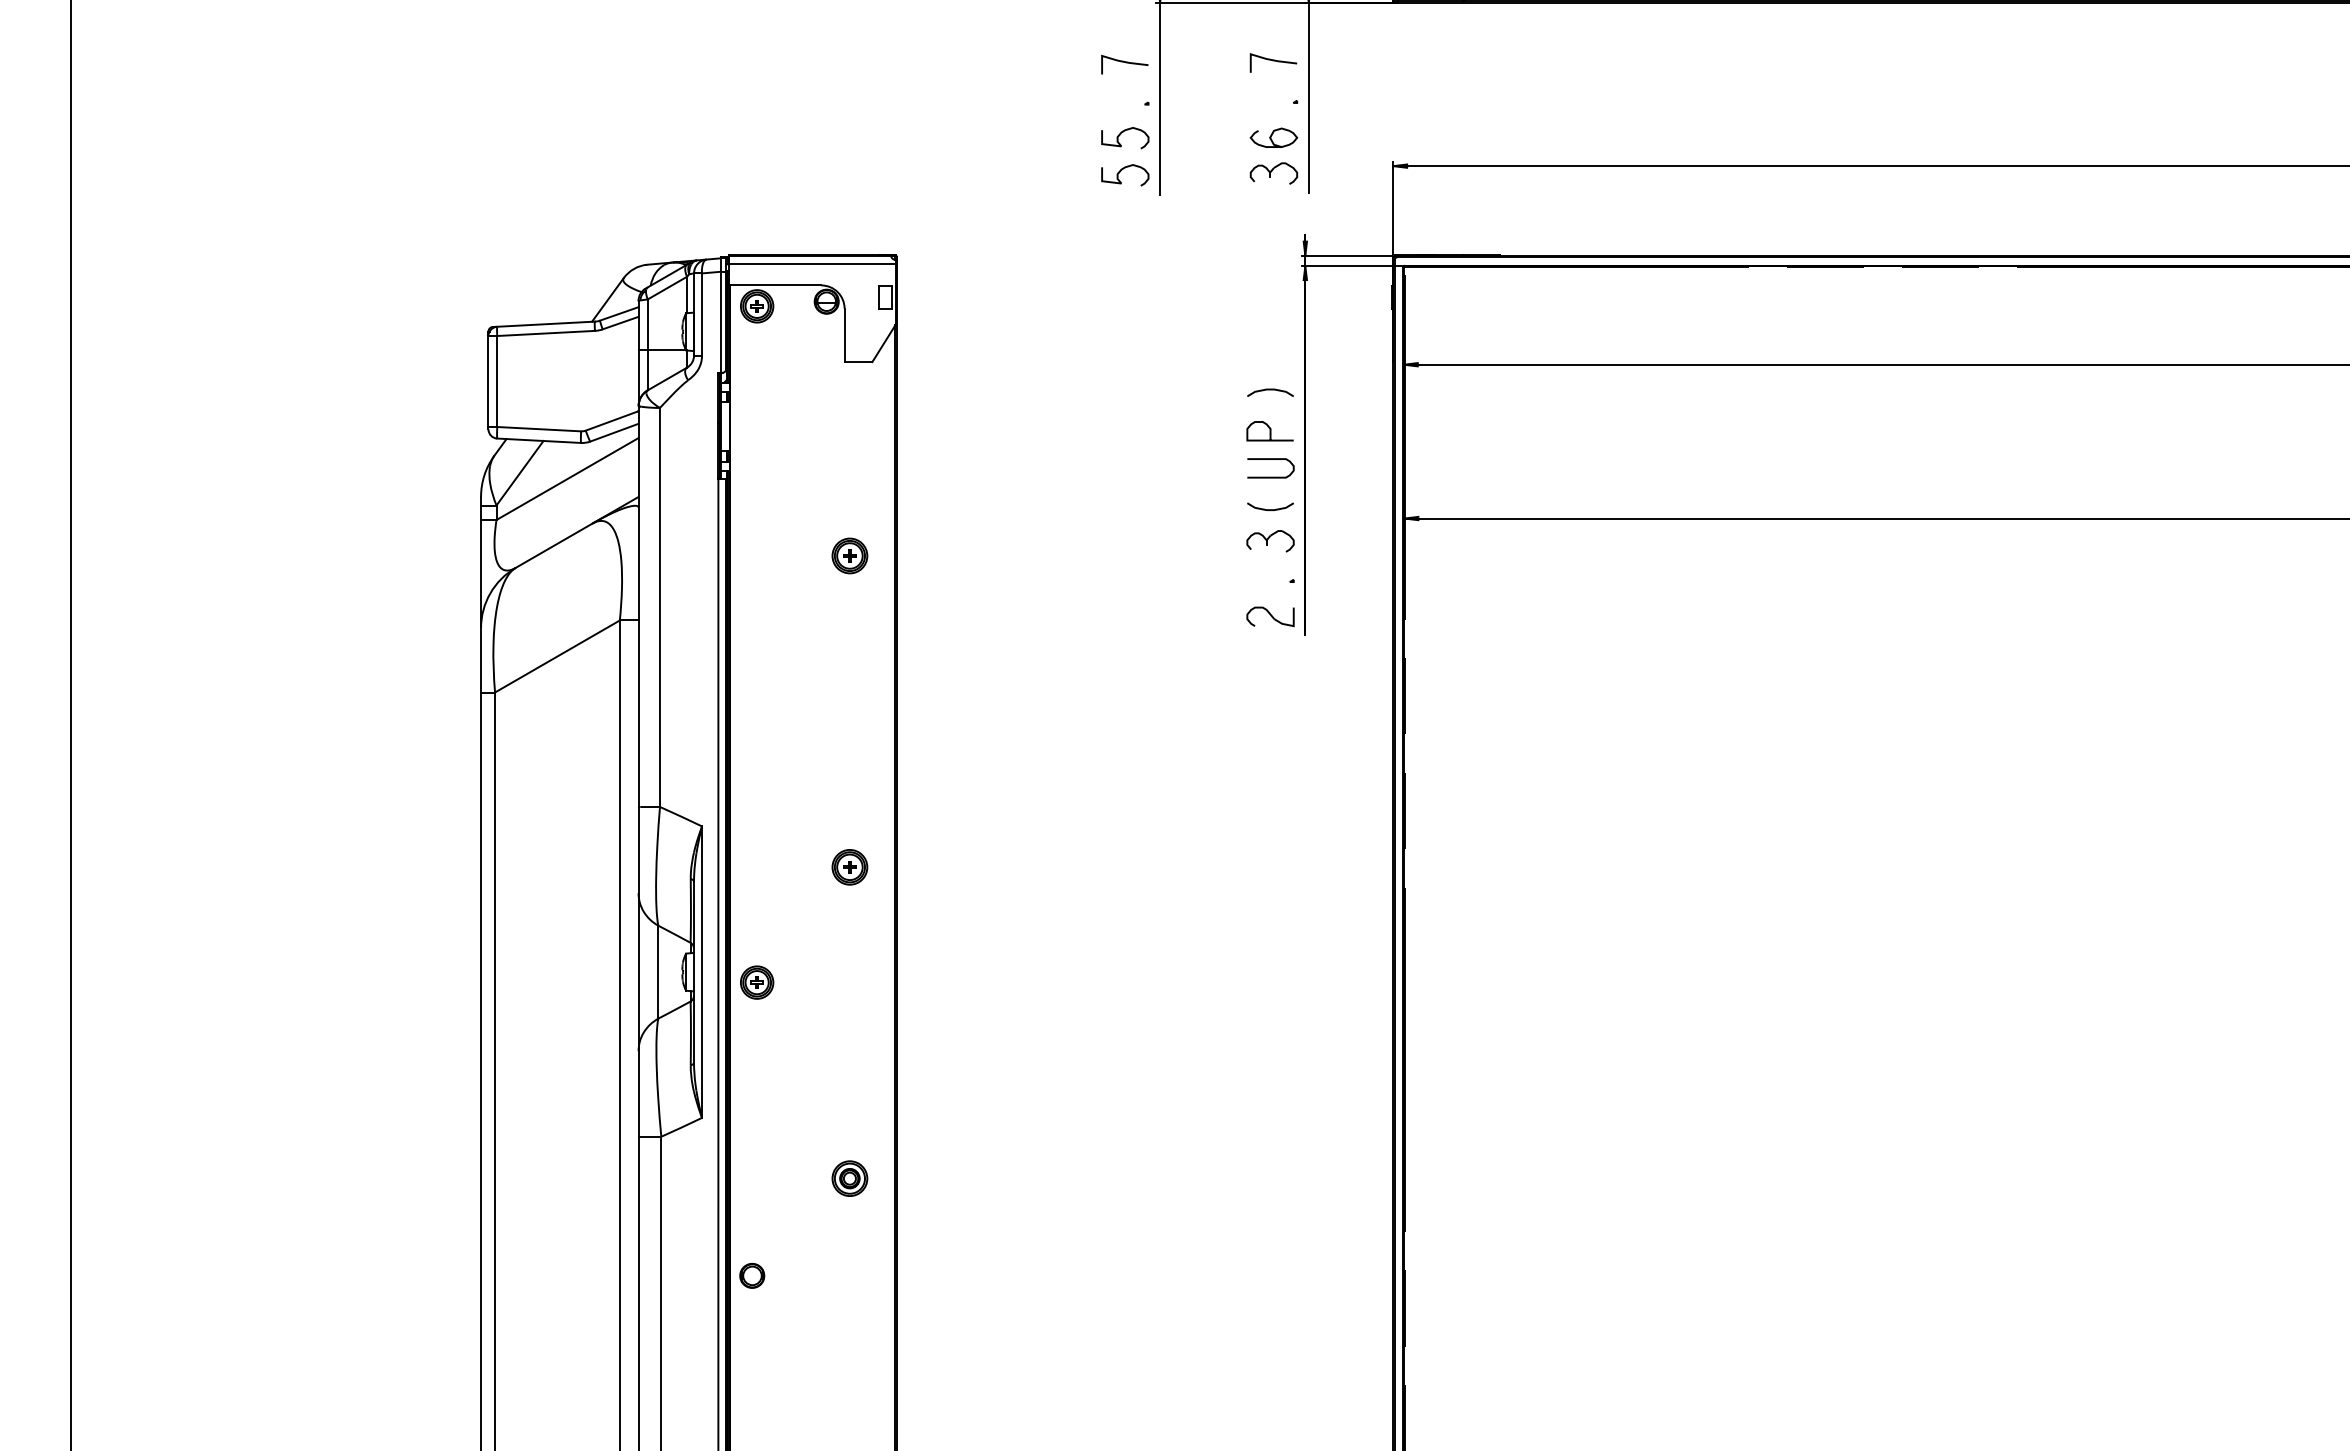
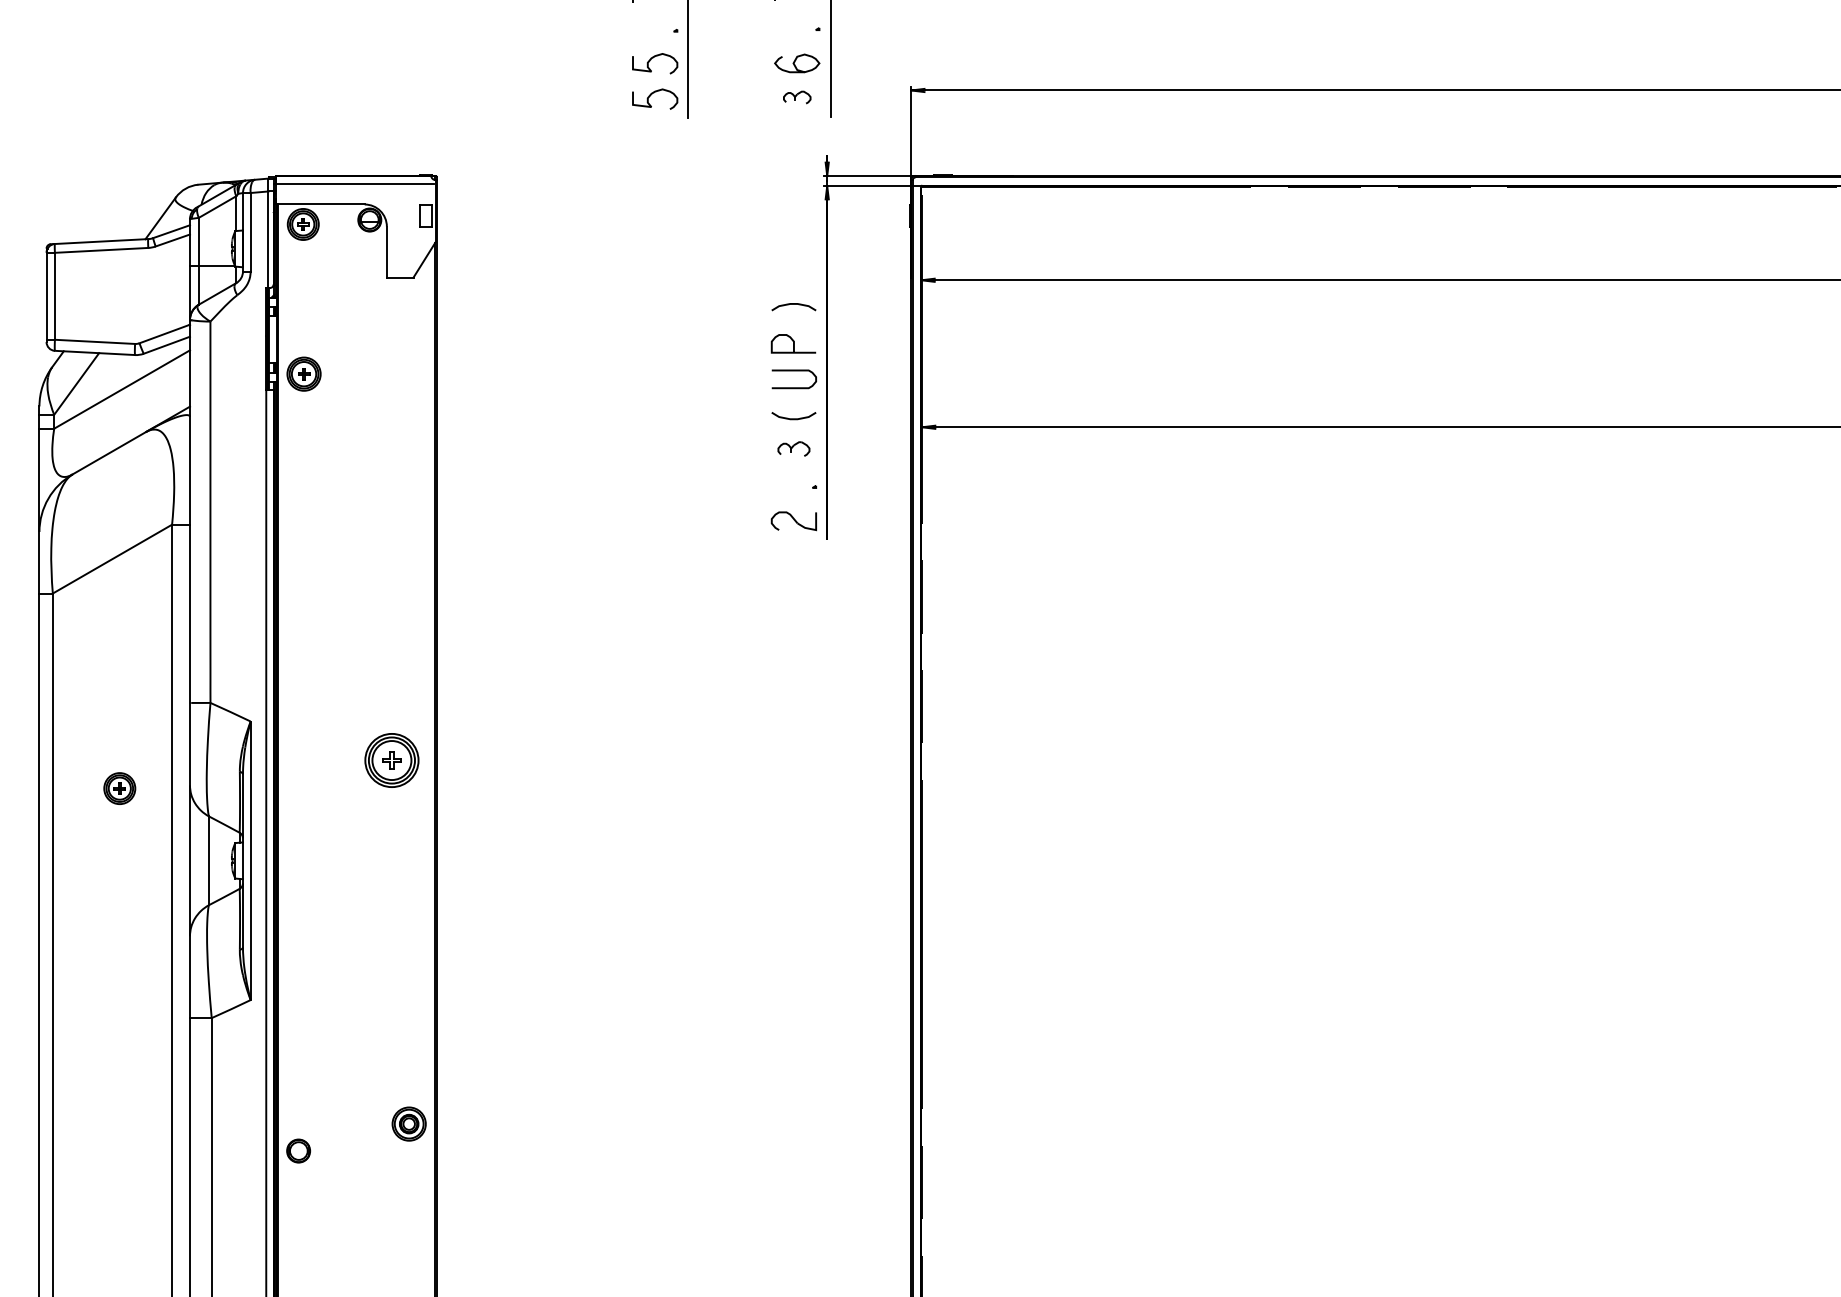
part: (1273, 173) -> (796, 97), size x0.6
part: (1270, 541) -> (793, 449), size x0.7
part: (849, 555) -> (303, 373), moved
part: (849, 867) -> (391, 760), size x1.6
part: (757, 982) -> (120, 788), moved
part: (849, 1178) -> (408, 1123), moved

